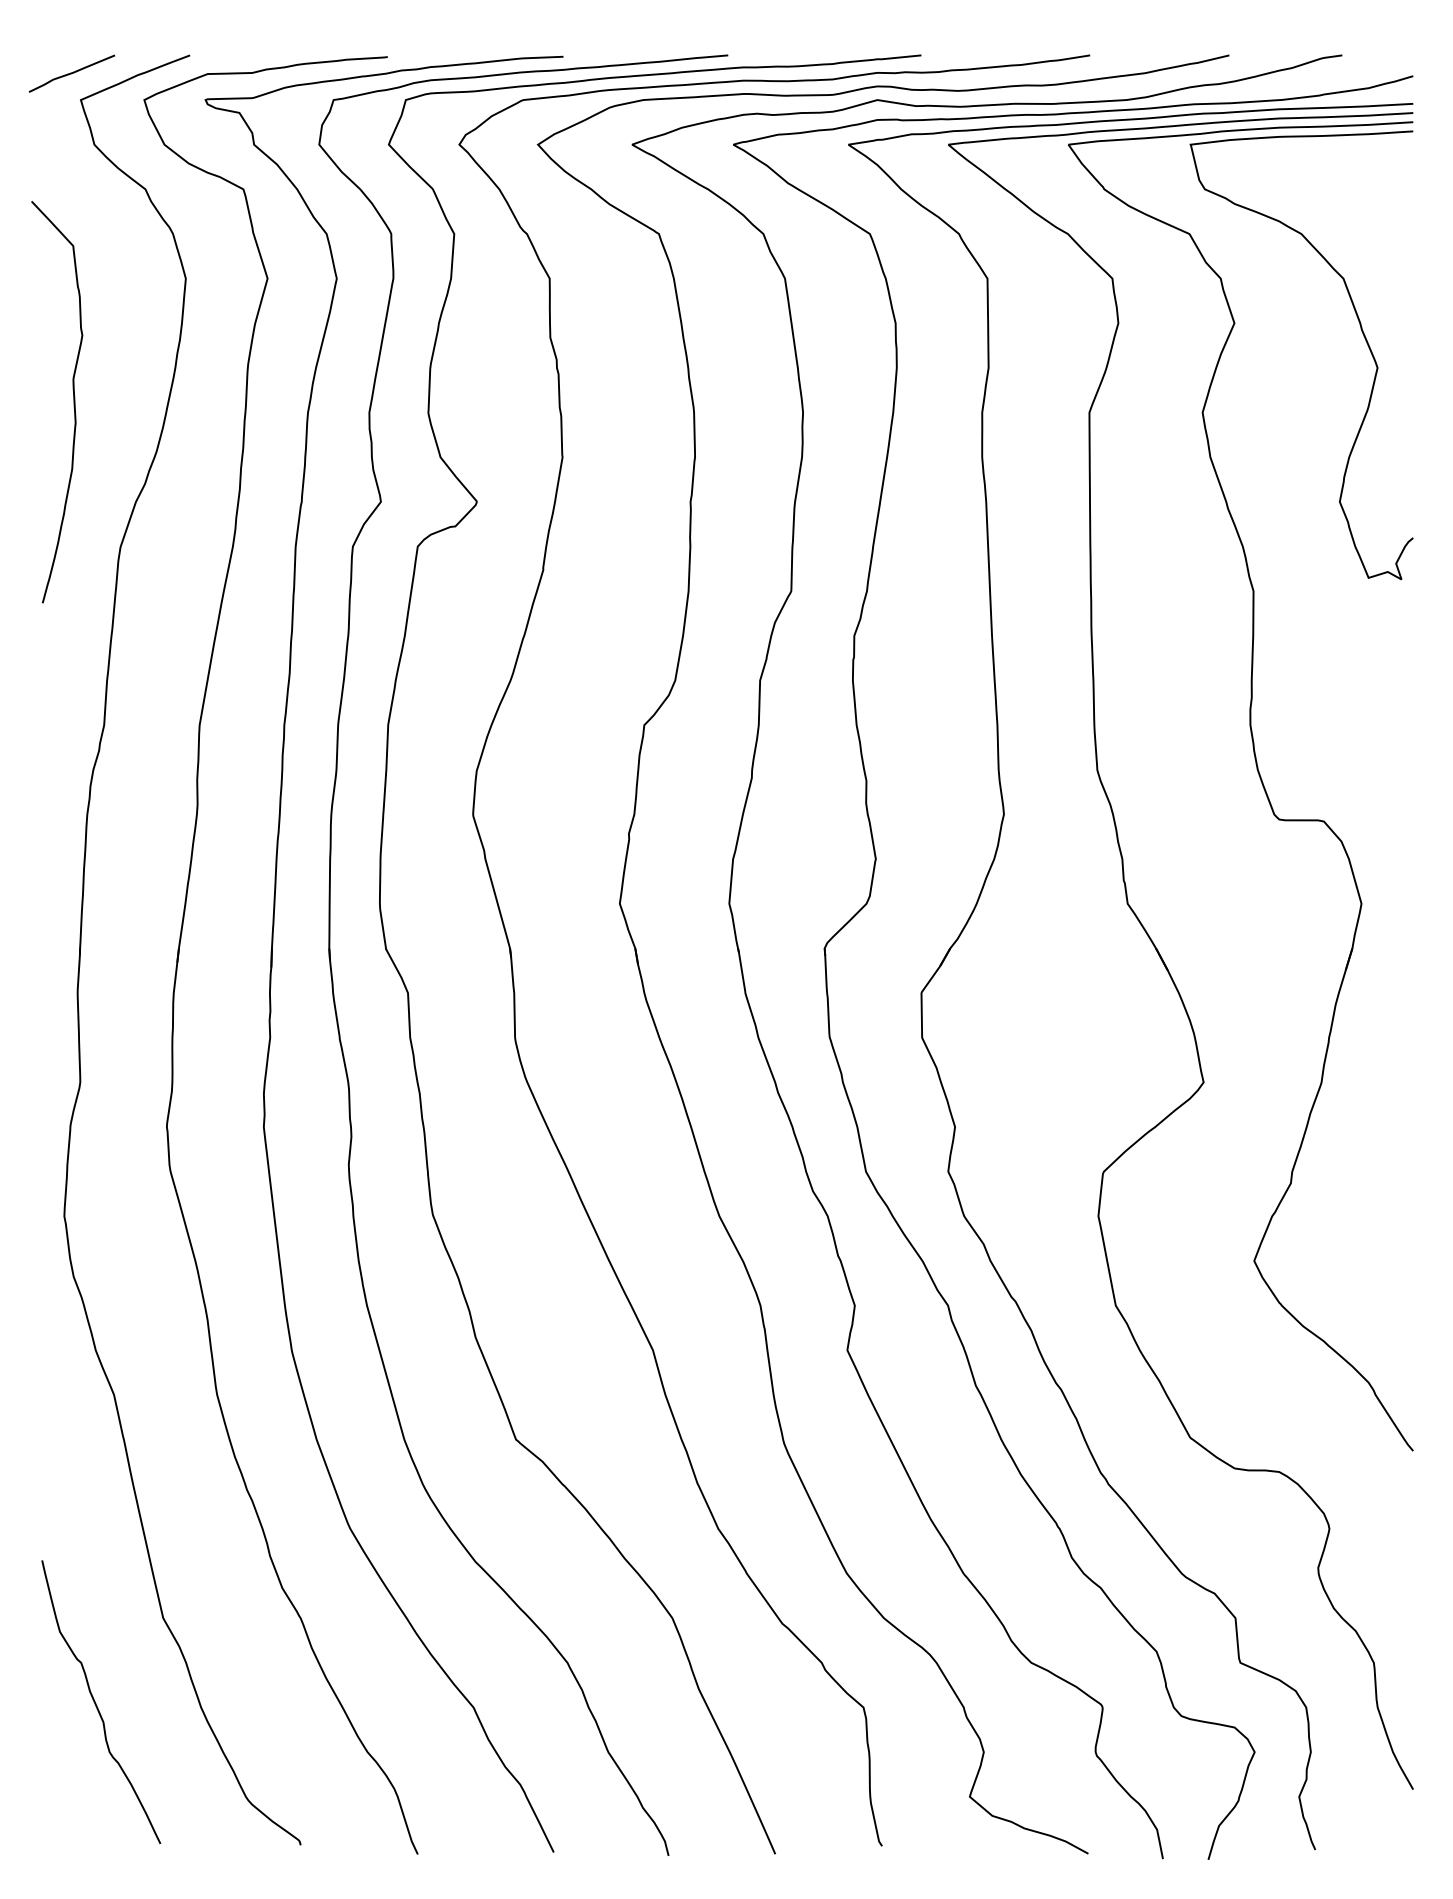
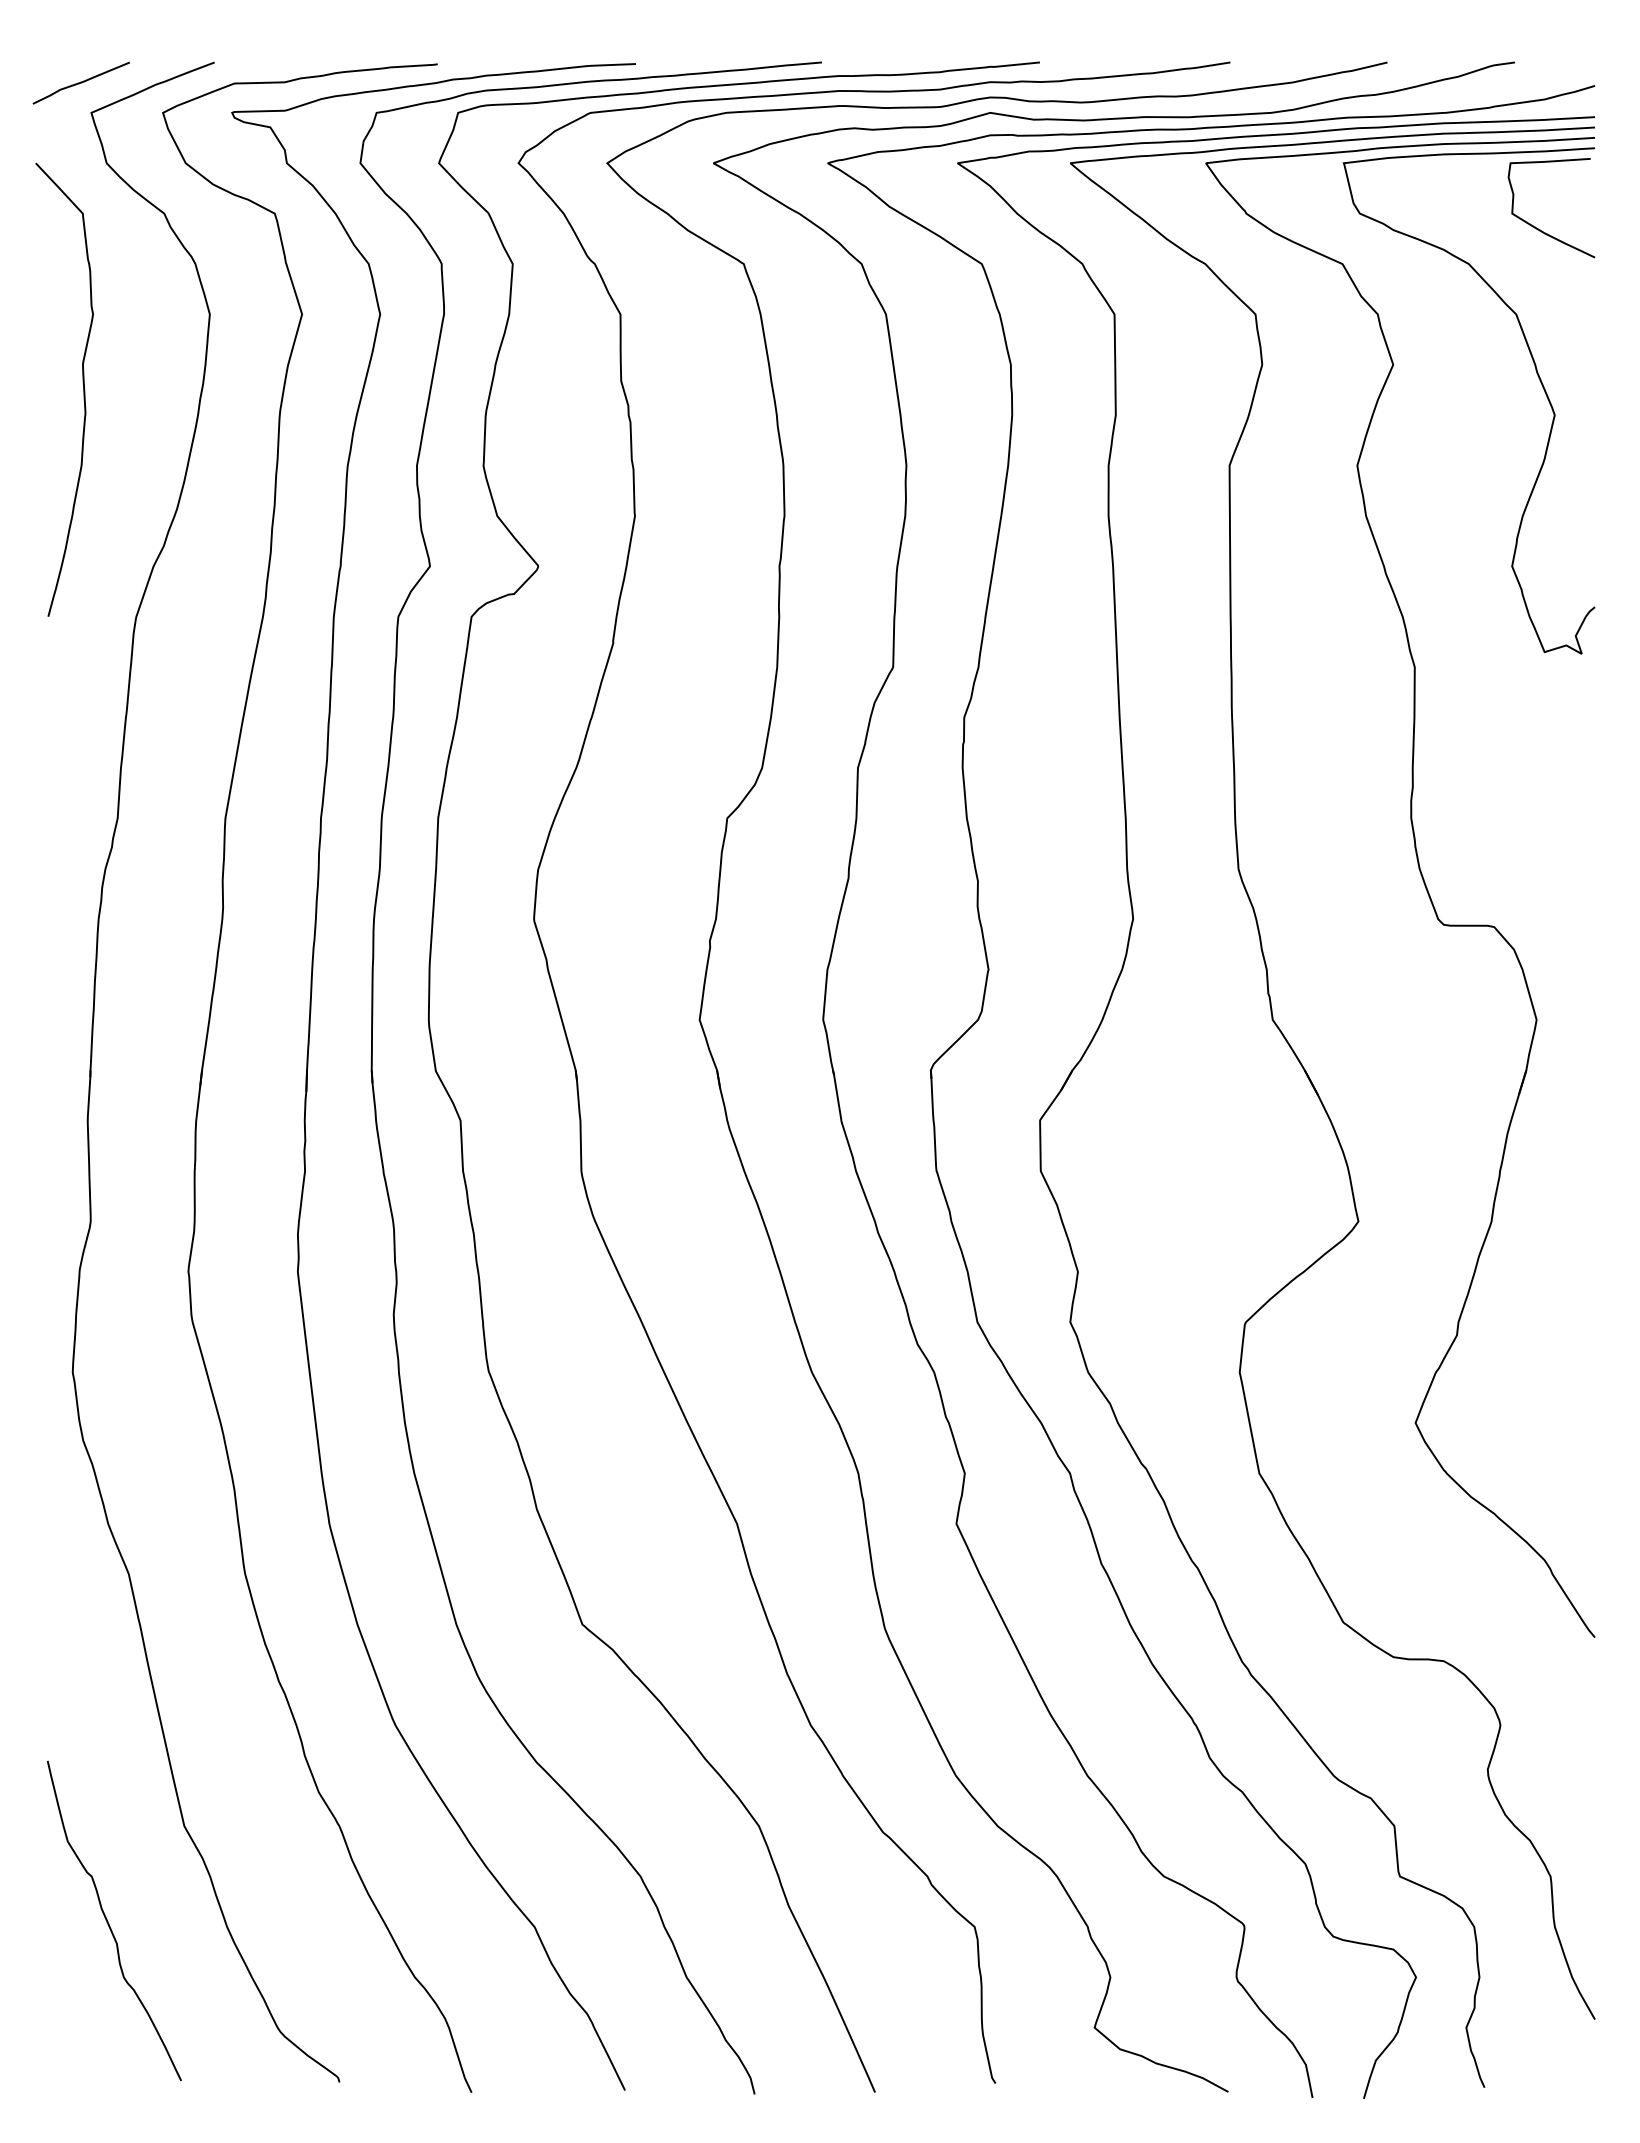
curve: (1364, 203) -> (1540, 229), added
curve: (73, 401) -> (83, 389), moved

